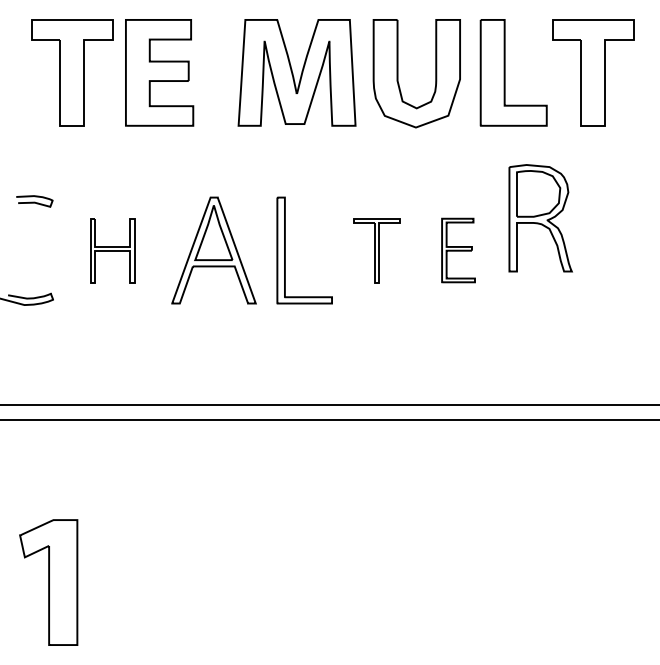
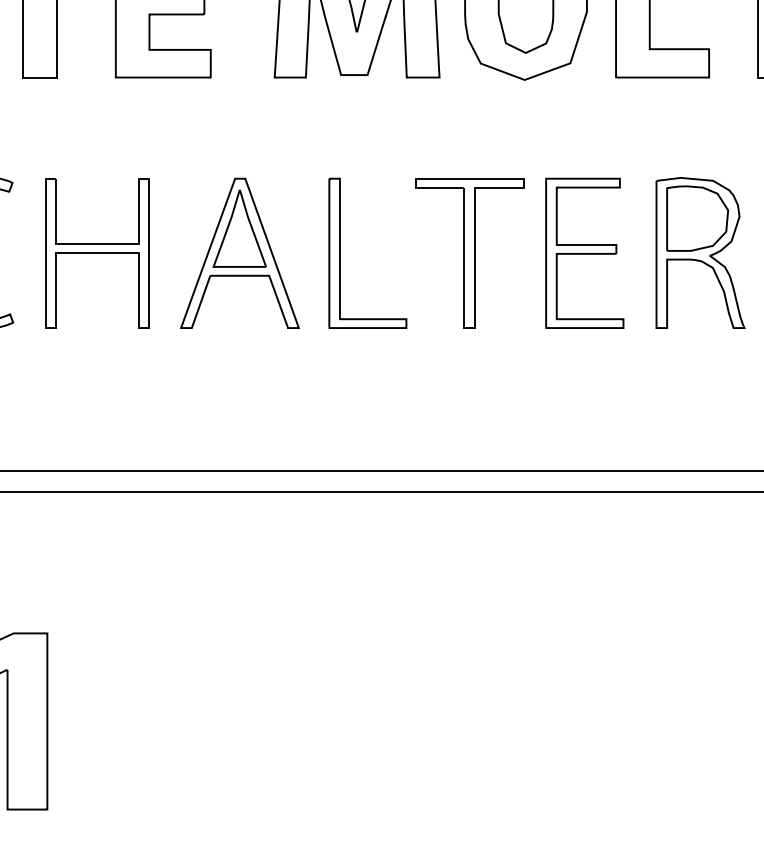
part: (540, 218) -> (700, 253), moved
part: (112, 250) -> (96, 253), size x1.67
part: (376, 250) -> (469, 253), size x1.67
part: (458, 250) -> (584, 253), size x1.67

